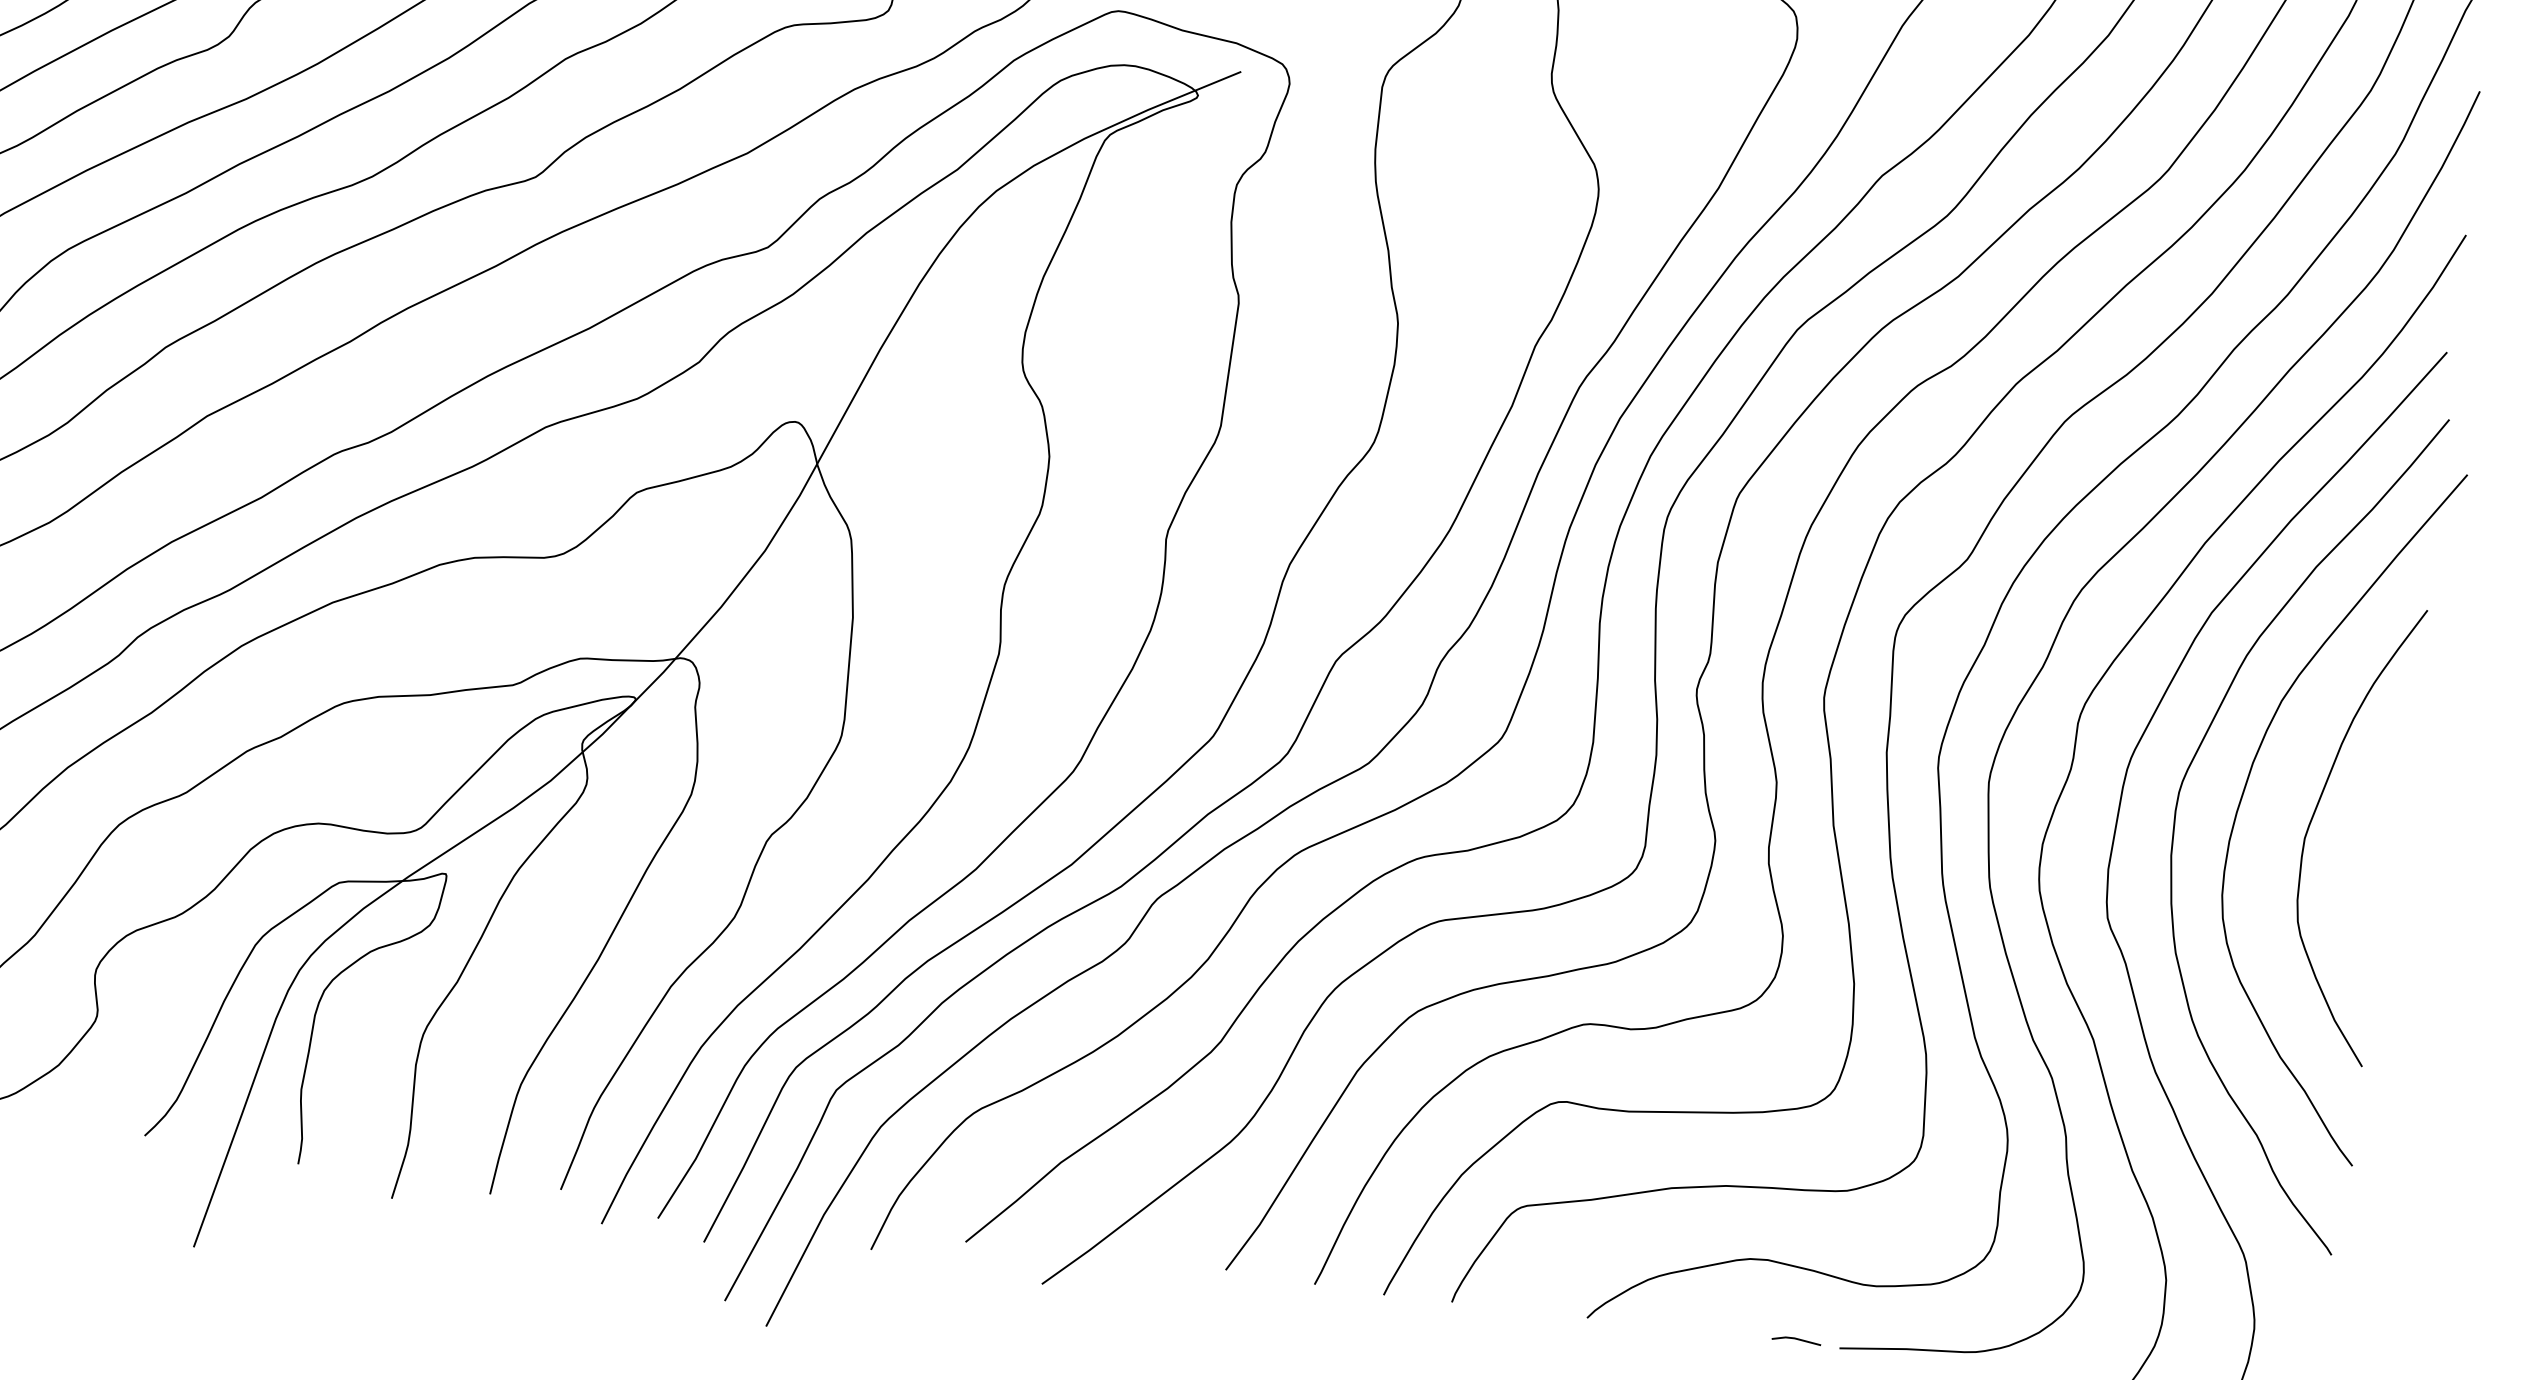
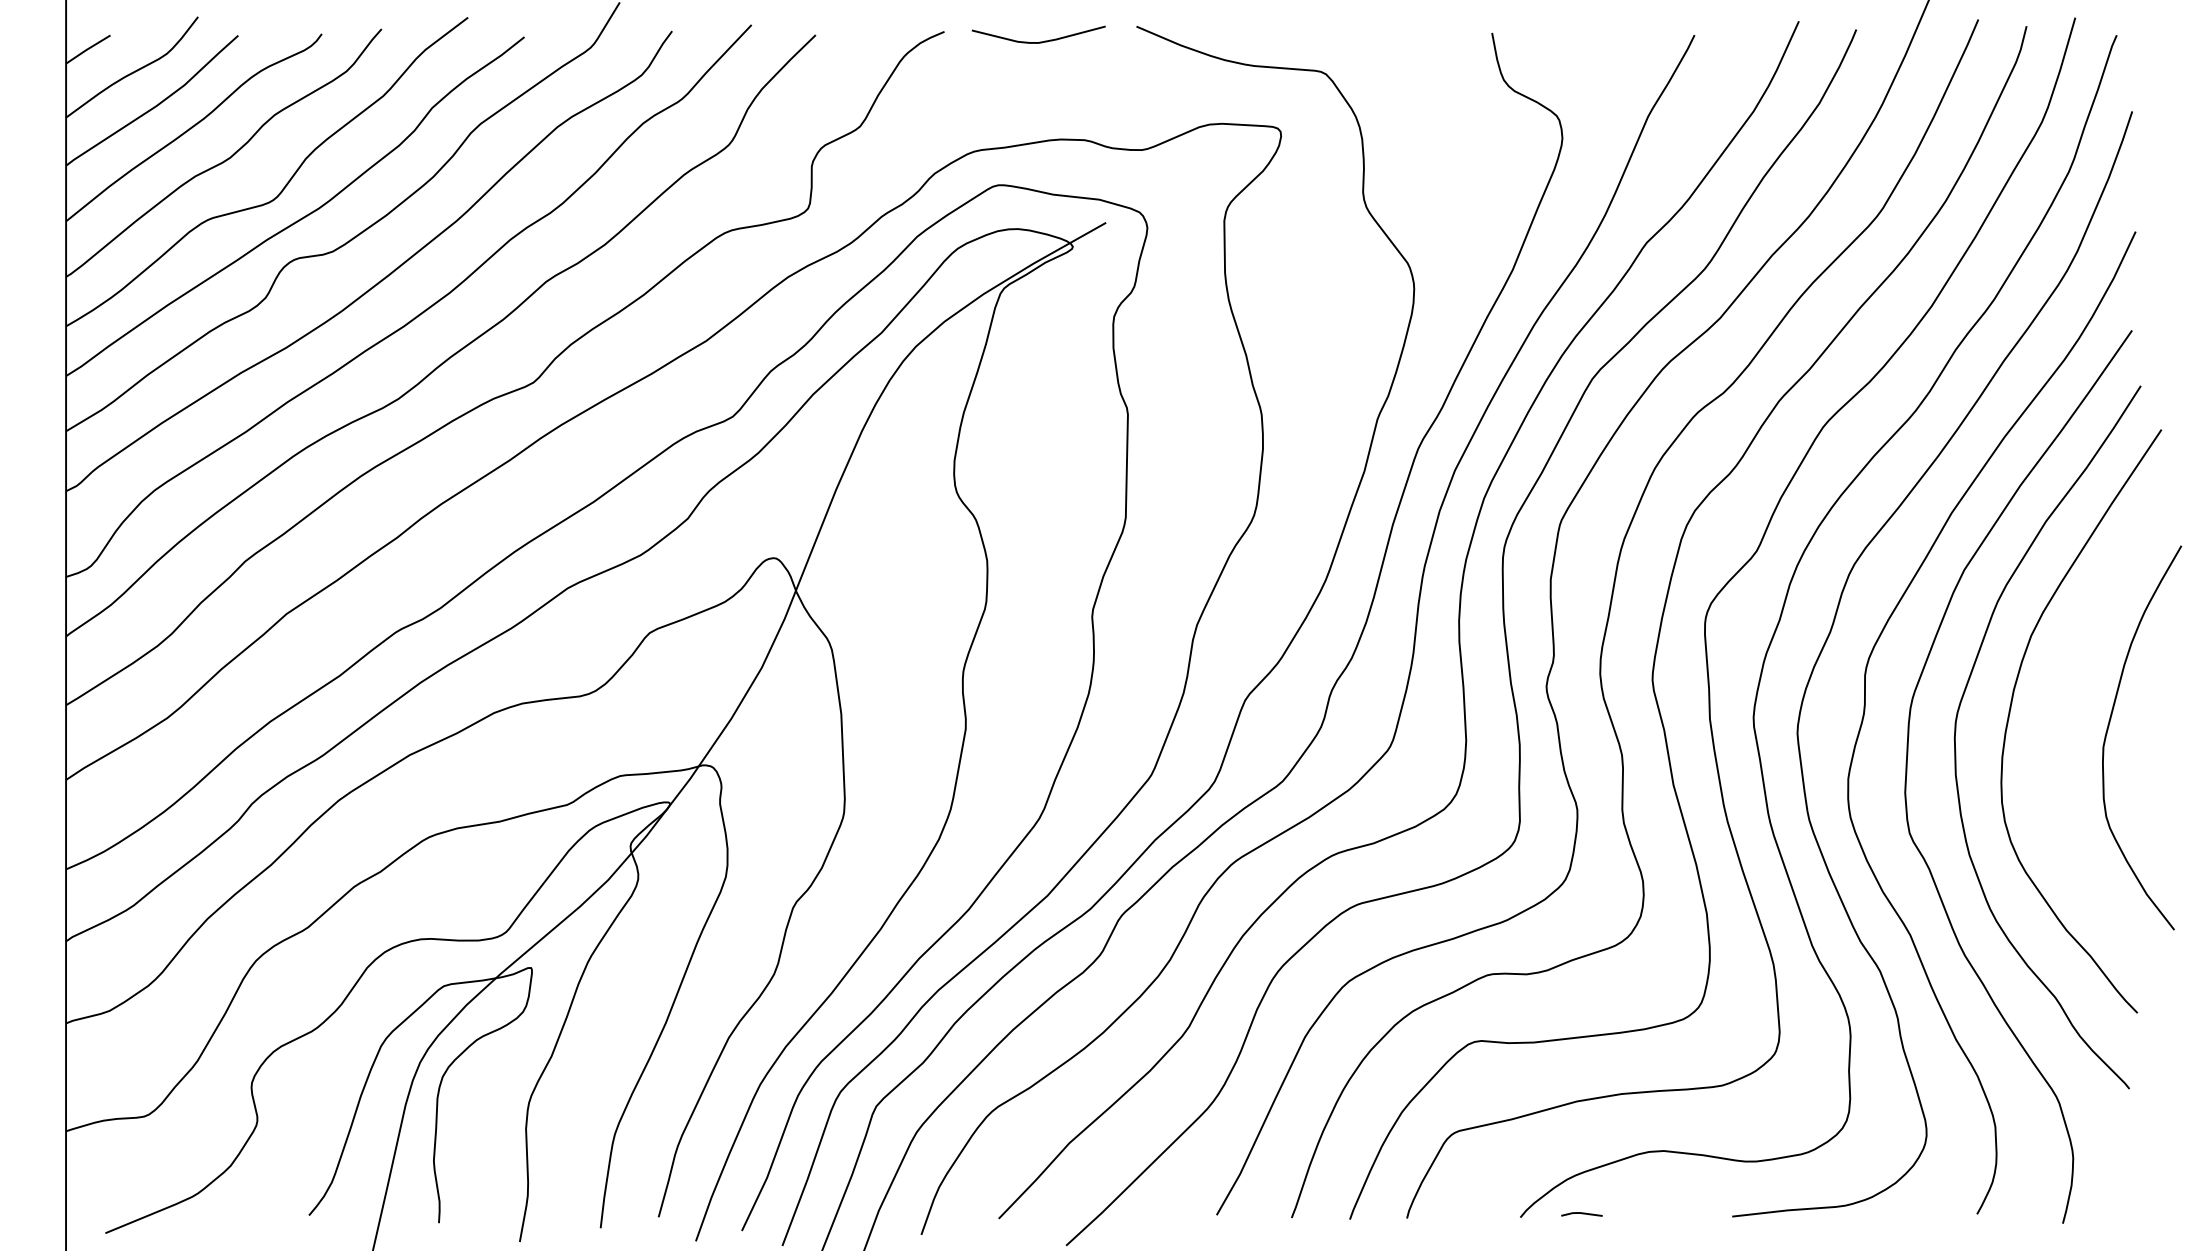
curve: (2313, 819) -> (2108, 730), moved
line: (1796, 1340) -> (1581, 1214), moved

